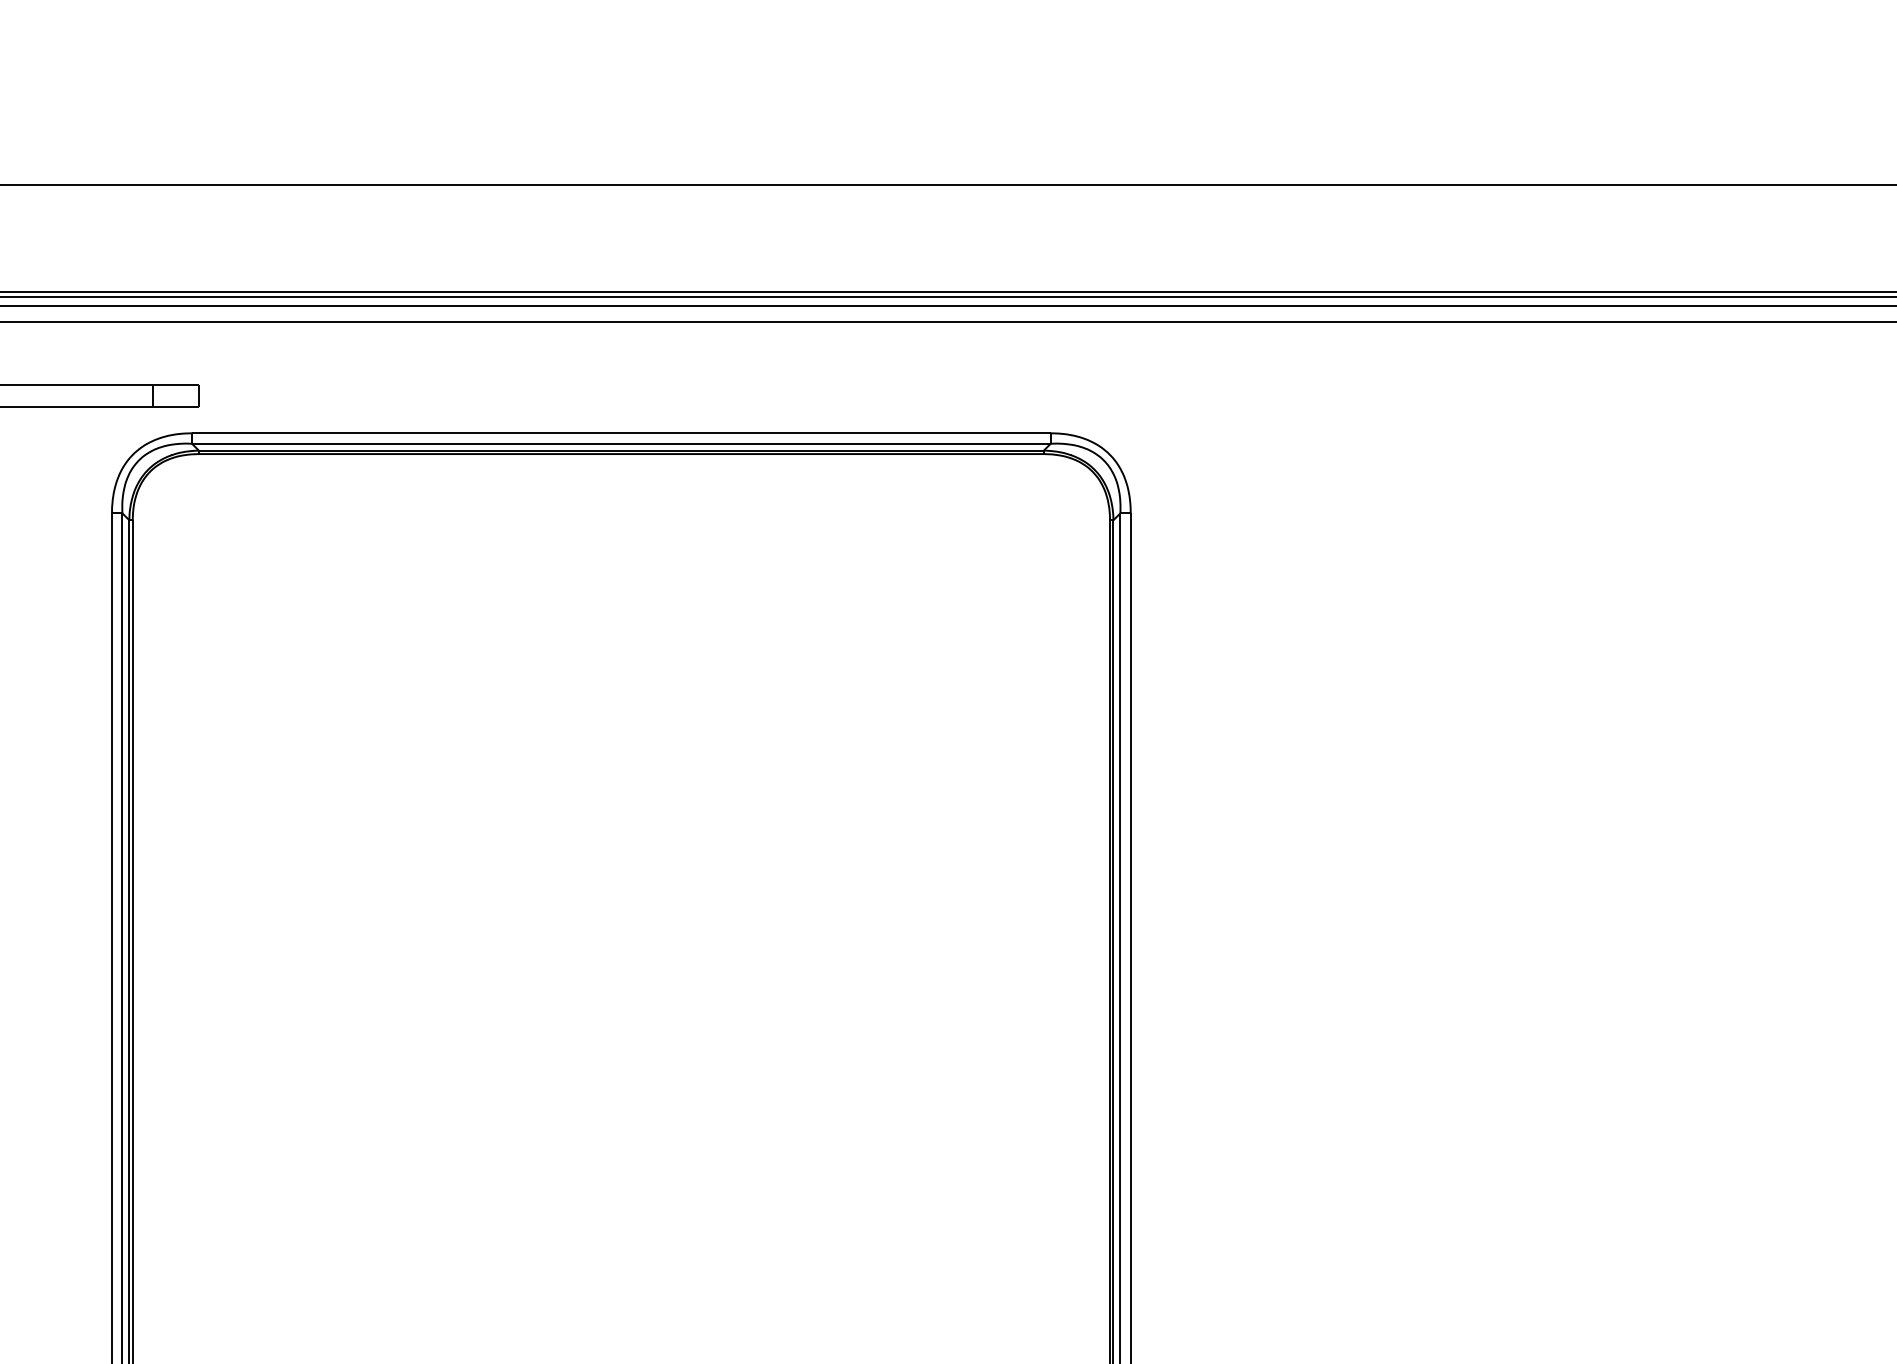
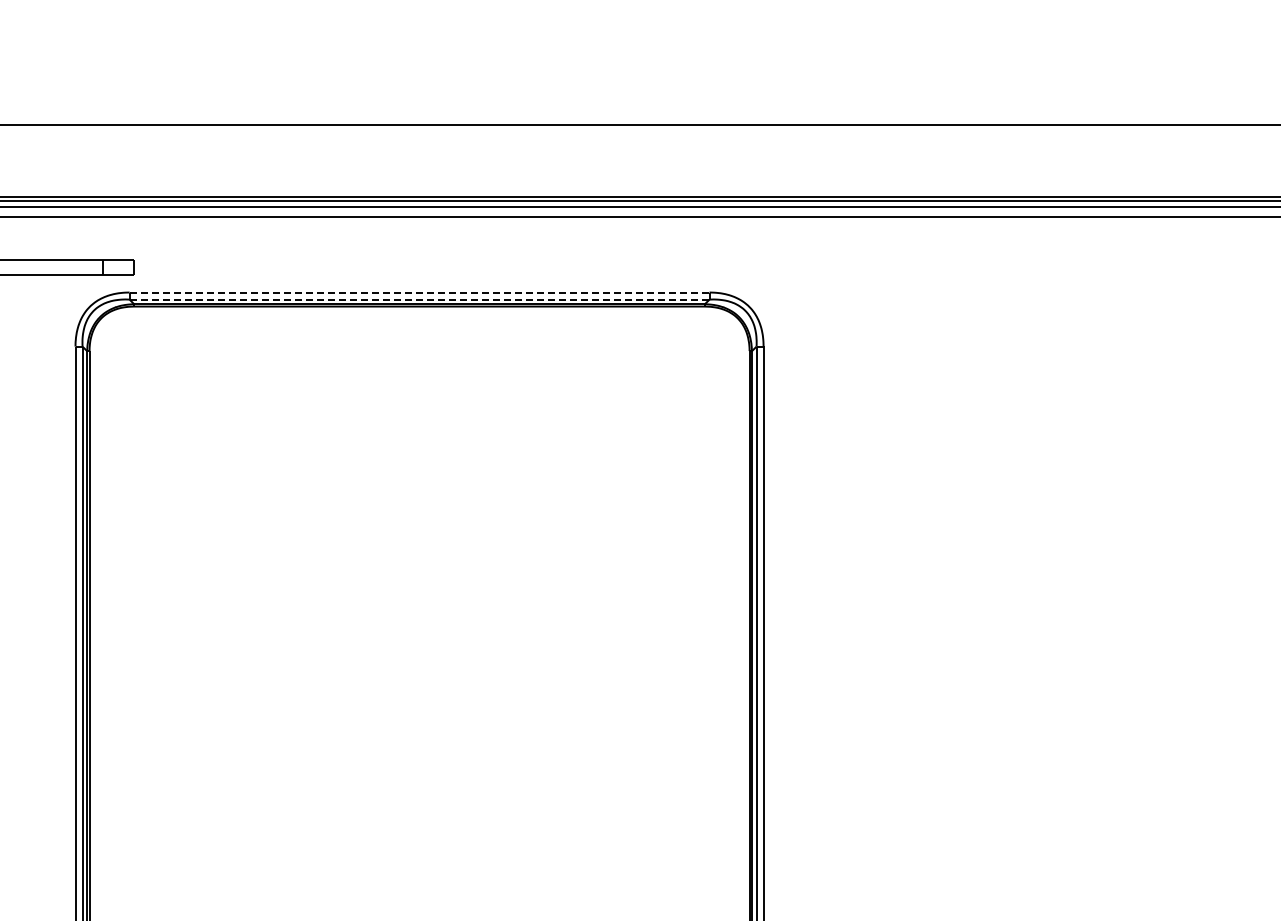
line: (621, 433) -> (419, 292), solid -> dashed
line: (621, 443) -> (419, 299), solid -> dashed

